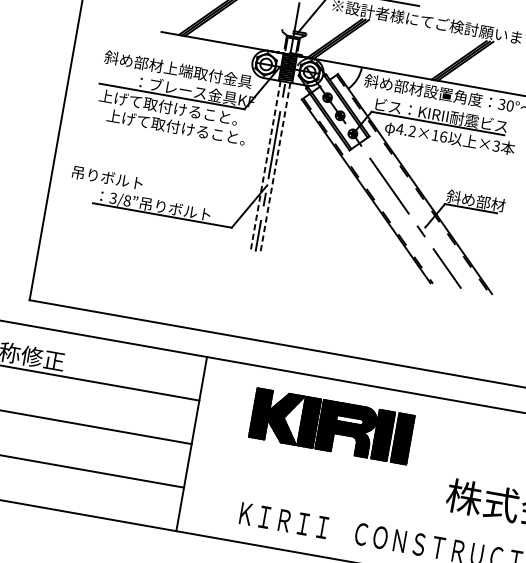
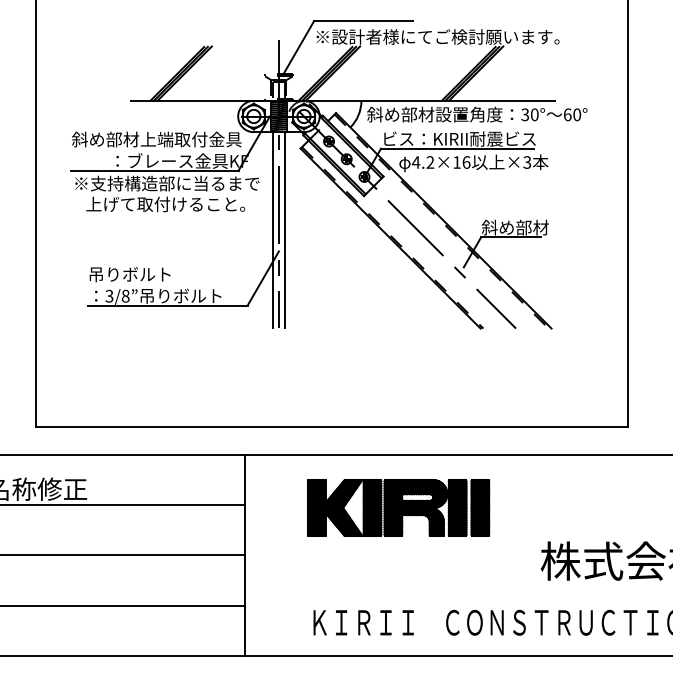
text: (180, 109) -> (166, 183), 上げて取付けること。 -> ※支持構造部に当るまで
line: (265, 165) -> (273, 229), dashed -> solid
line: (275, 167) -> (284, 229), dashed -> solid
text: (107, 177) -> (129, 274), moved

